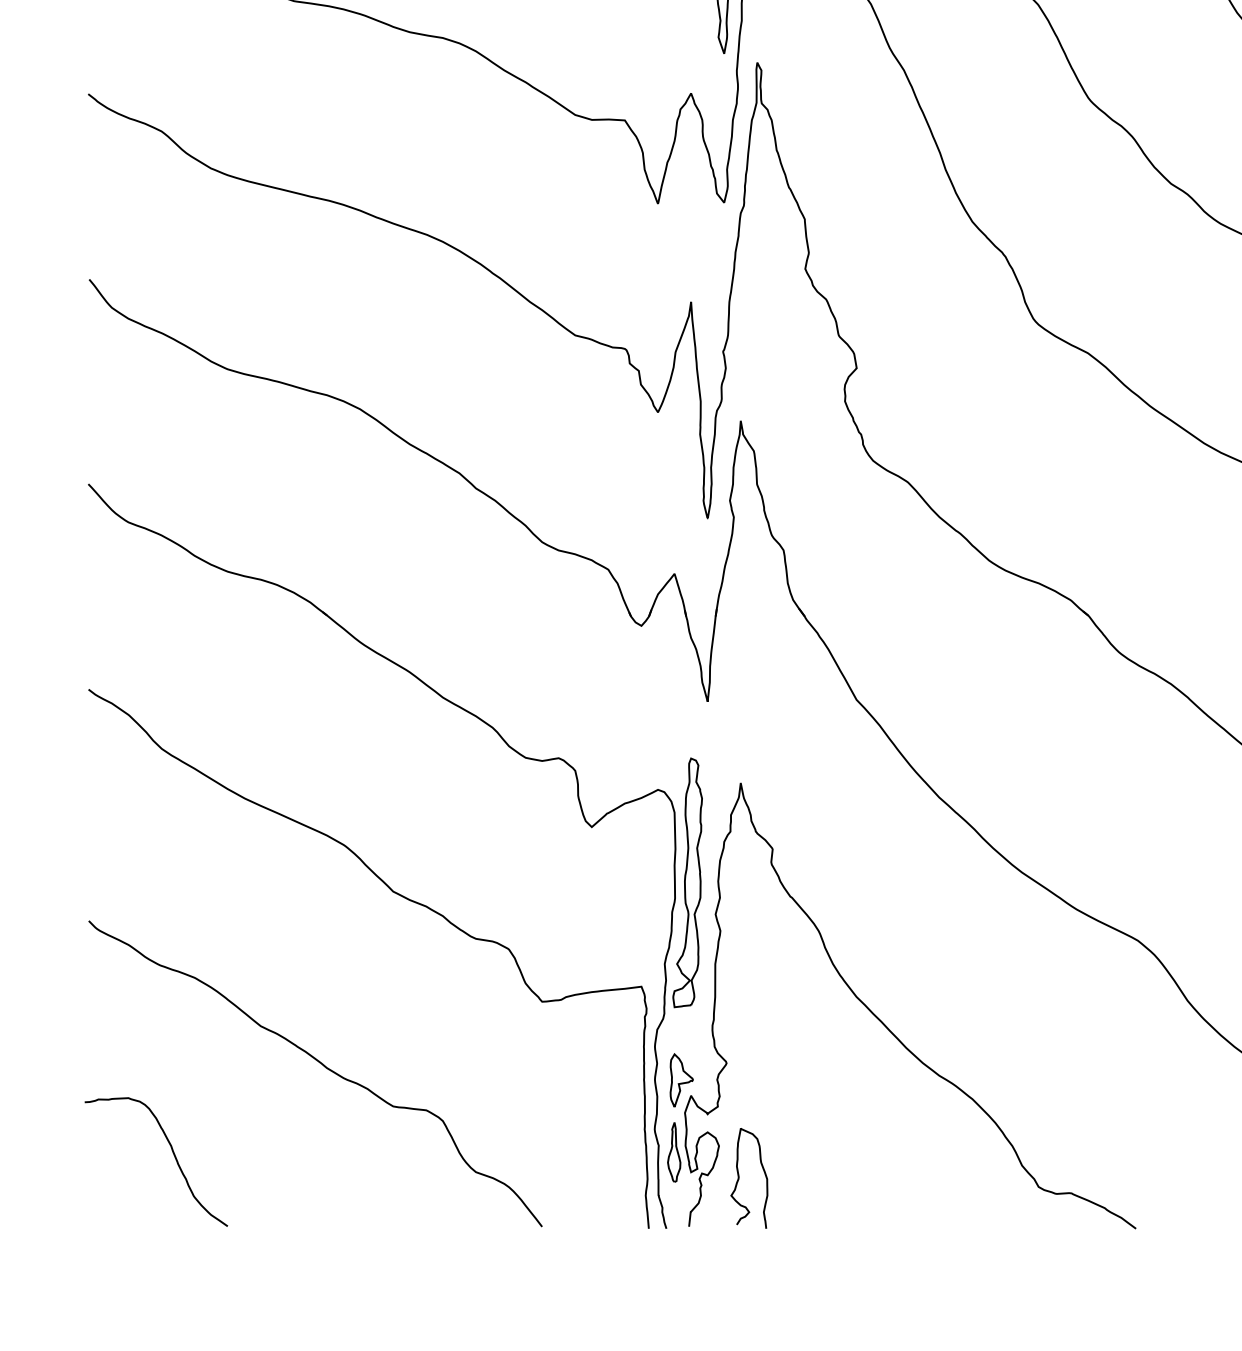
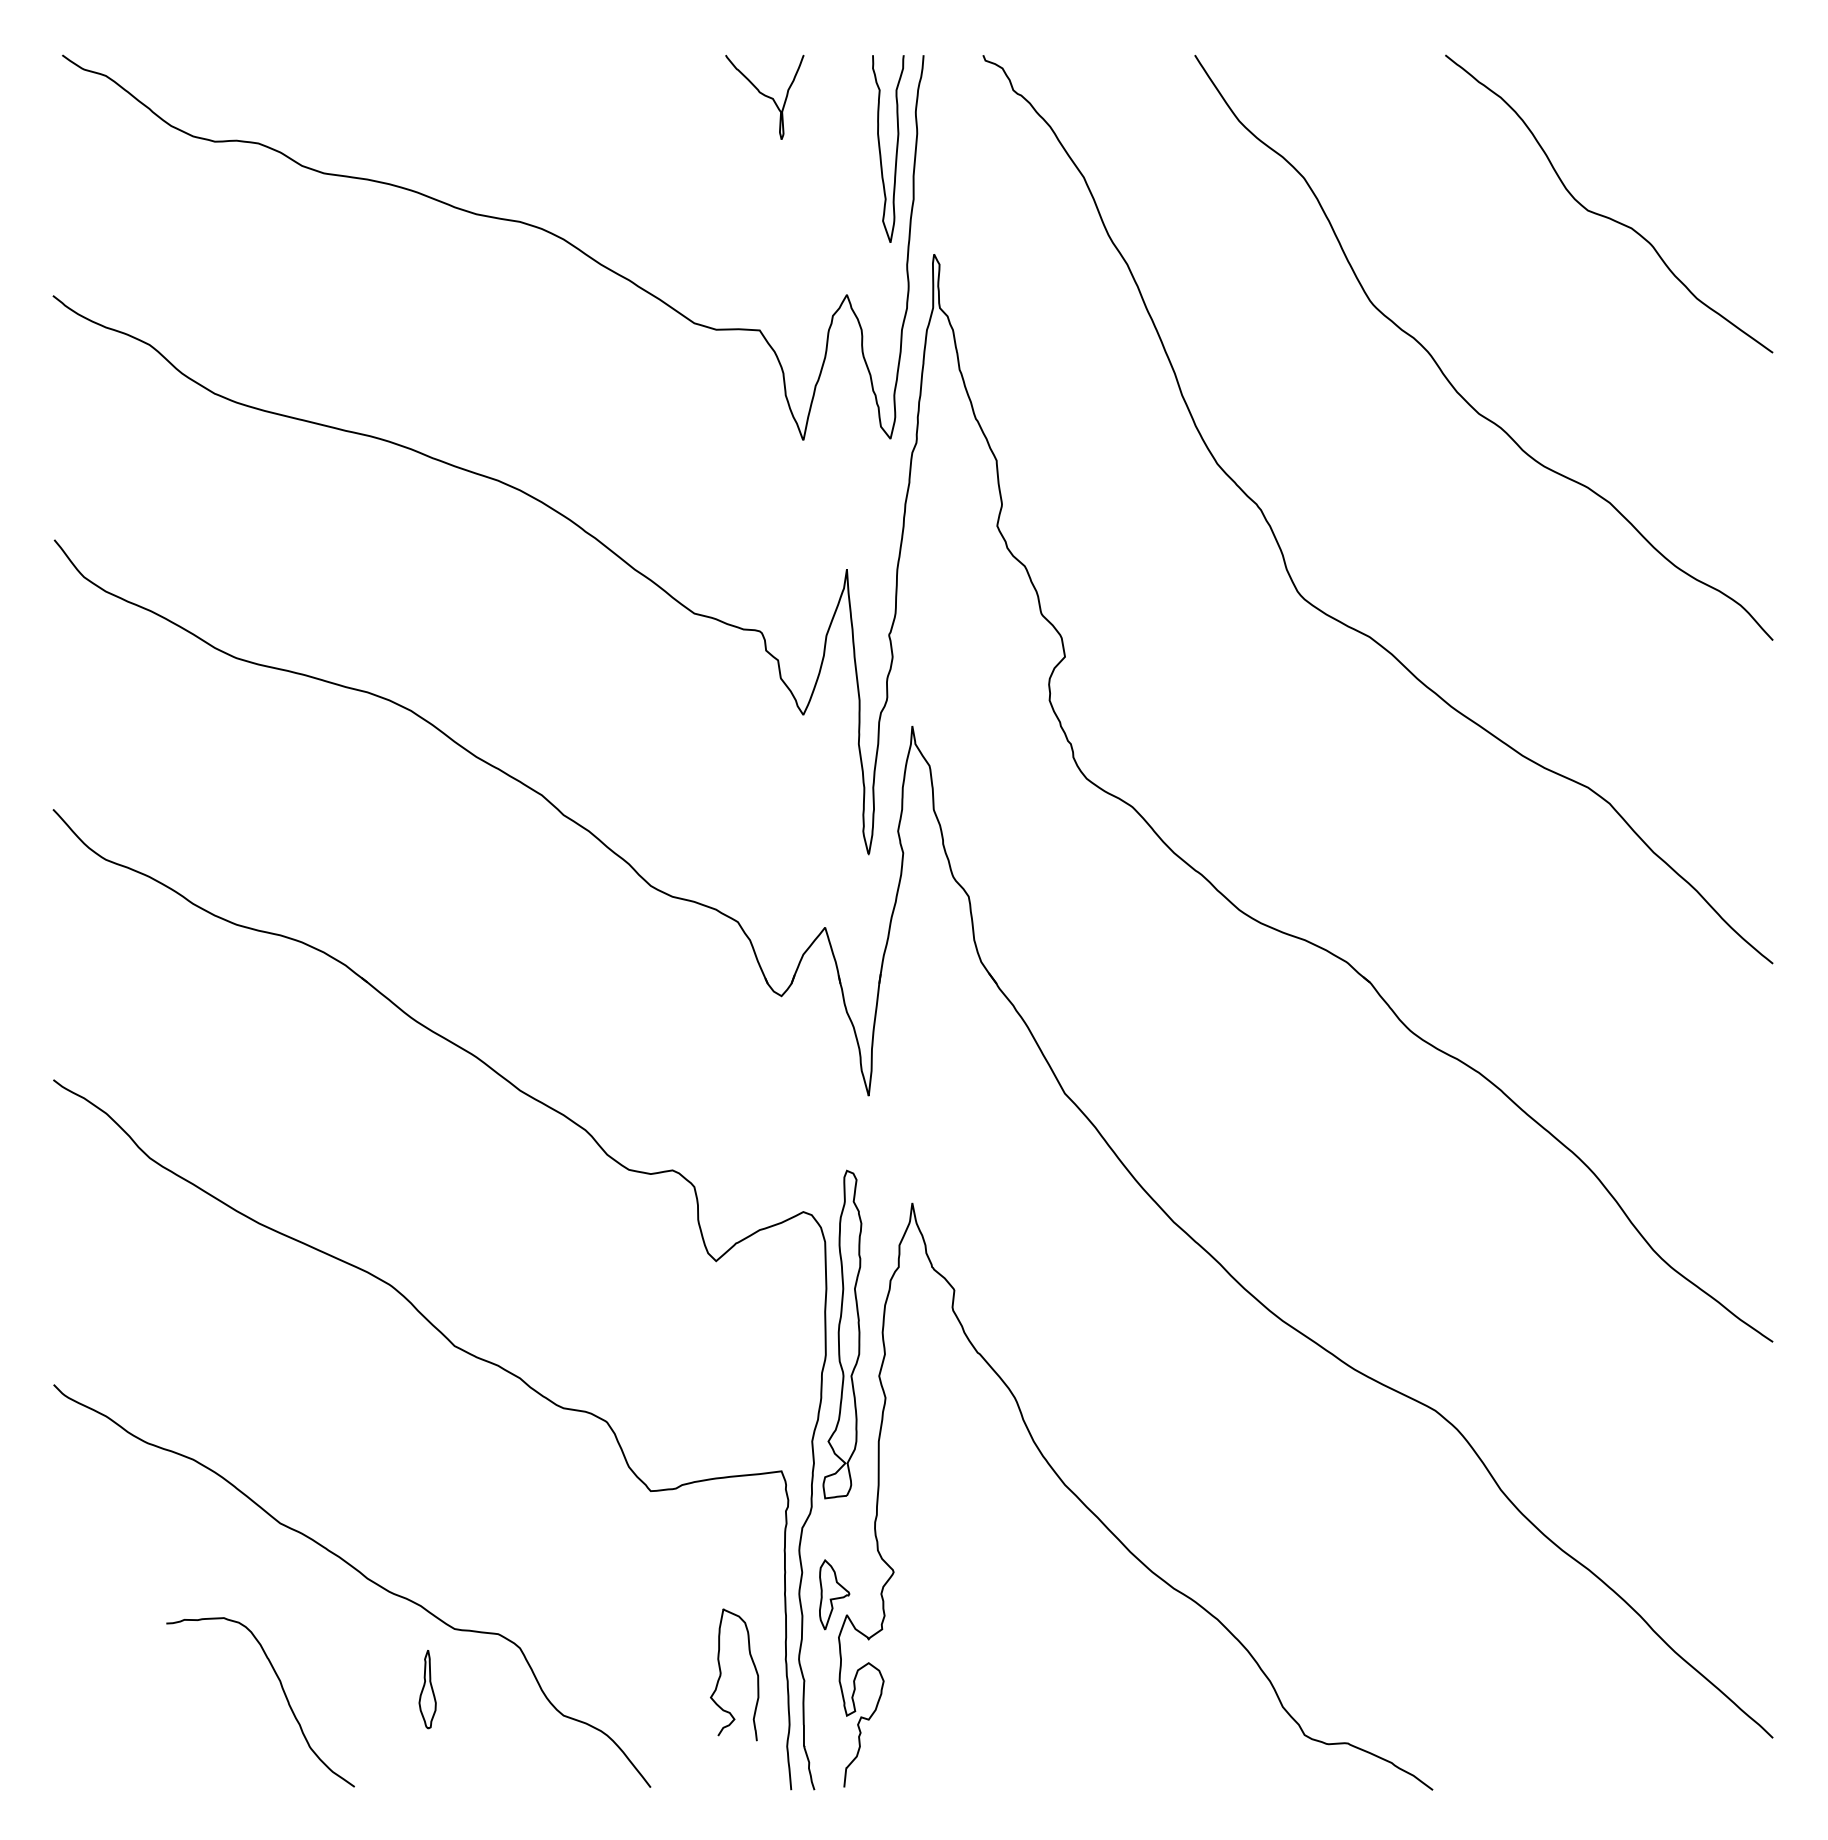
part: (674, 1152) -> (427, 1689), moved
curve: (173, 1155) -> (283, 1693), moved
curve: (739, 1178) -> (721, 1674), moved

